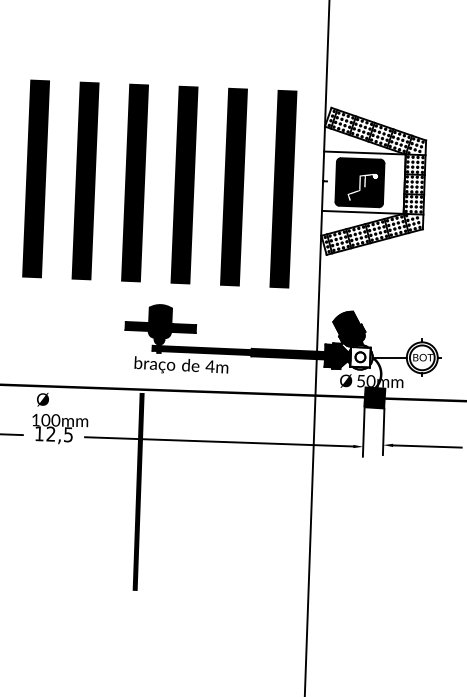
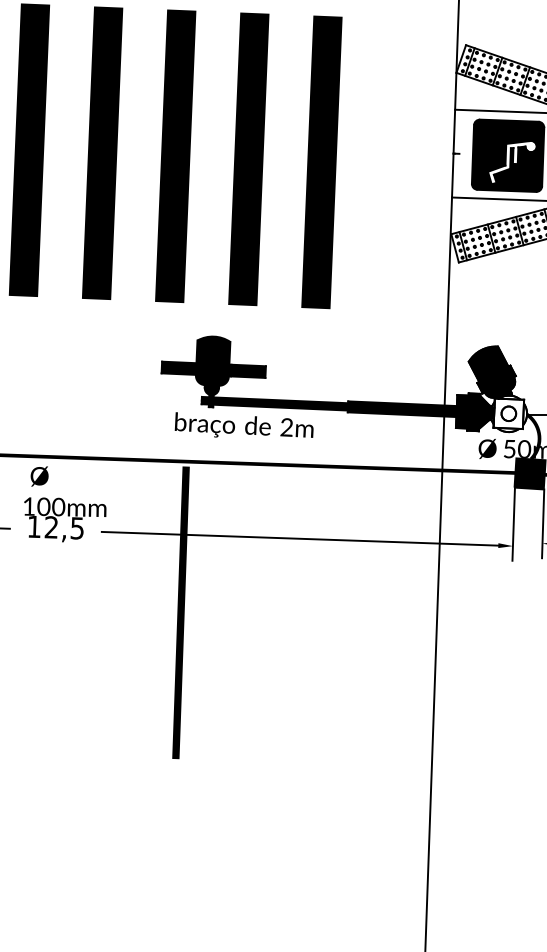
line: (283, 189) -> (395, 165), removed
text: (209, 366) -> (285, 427), 4m -> 2m

